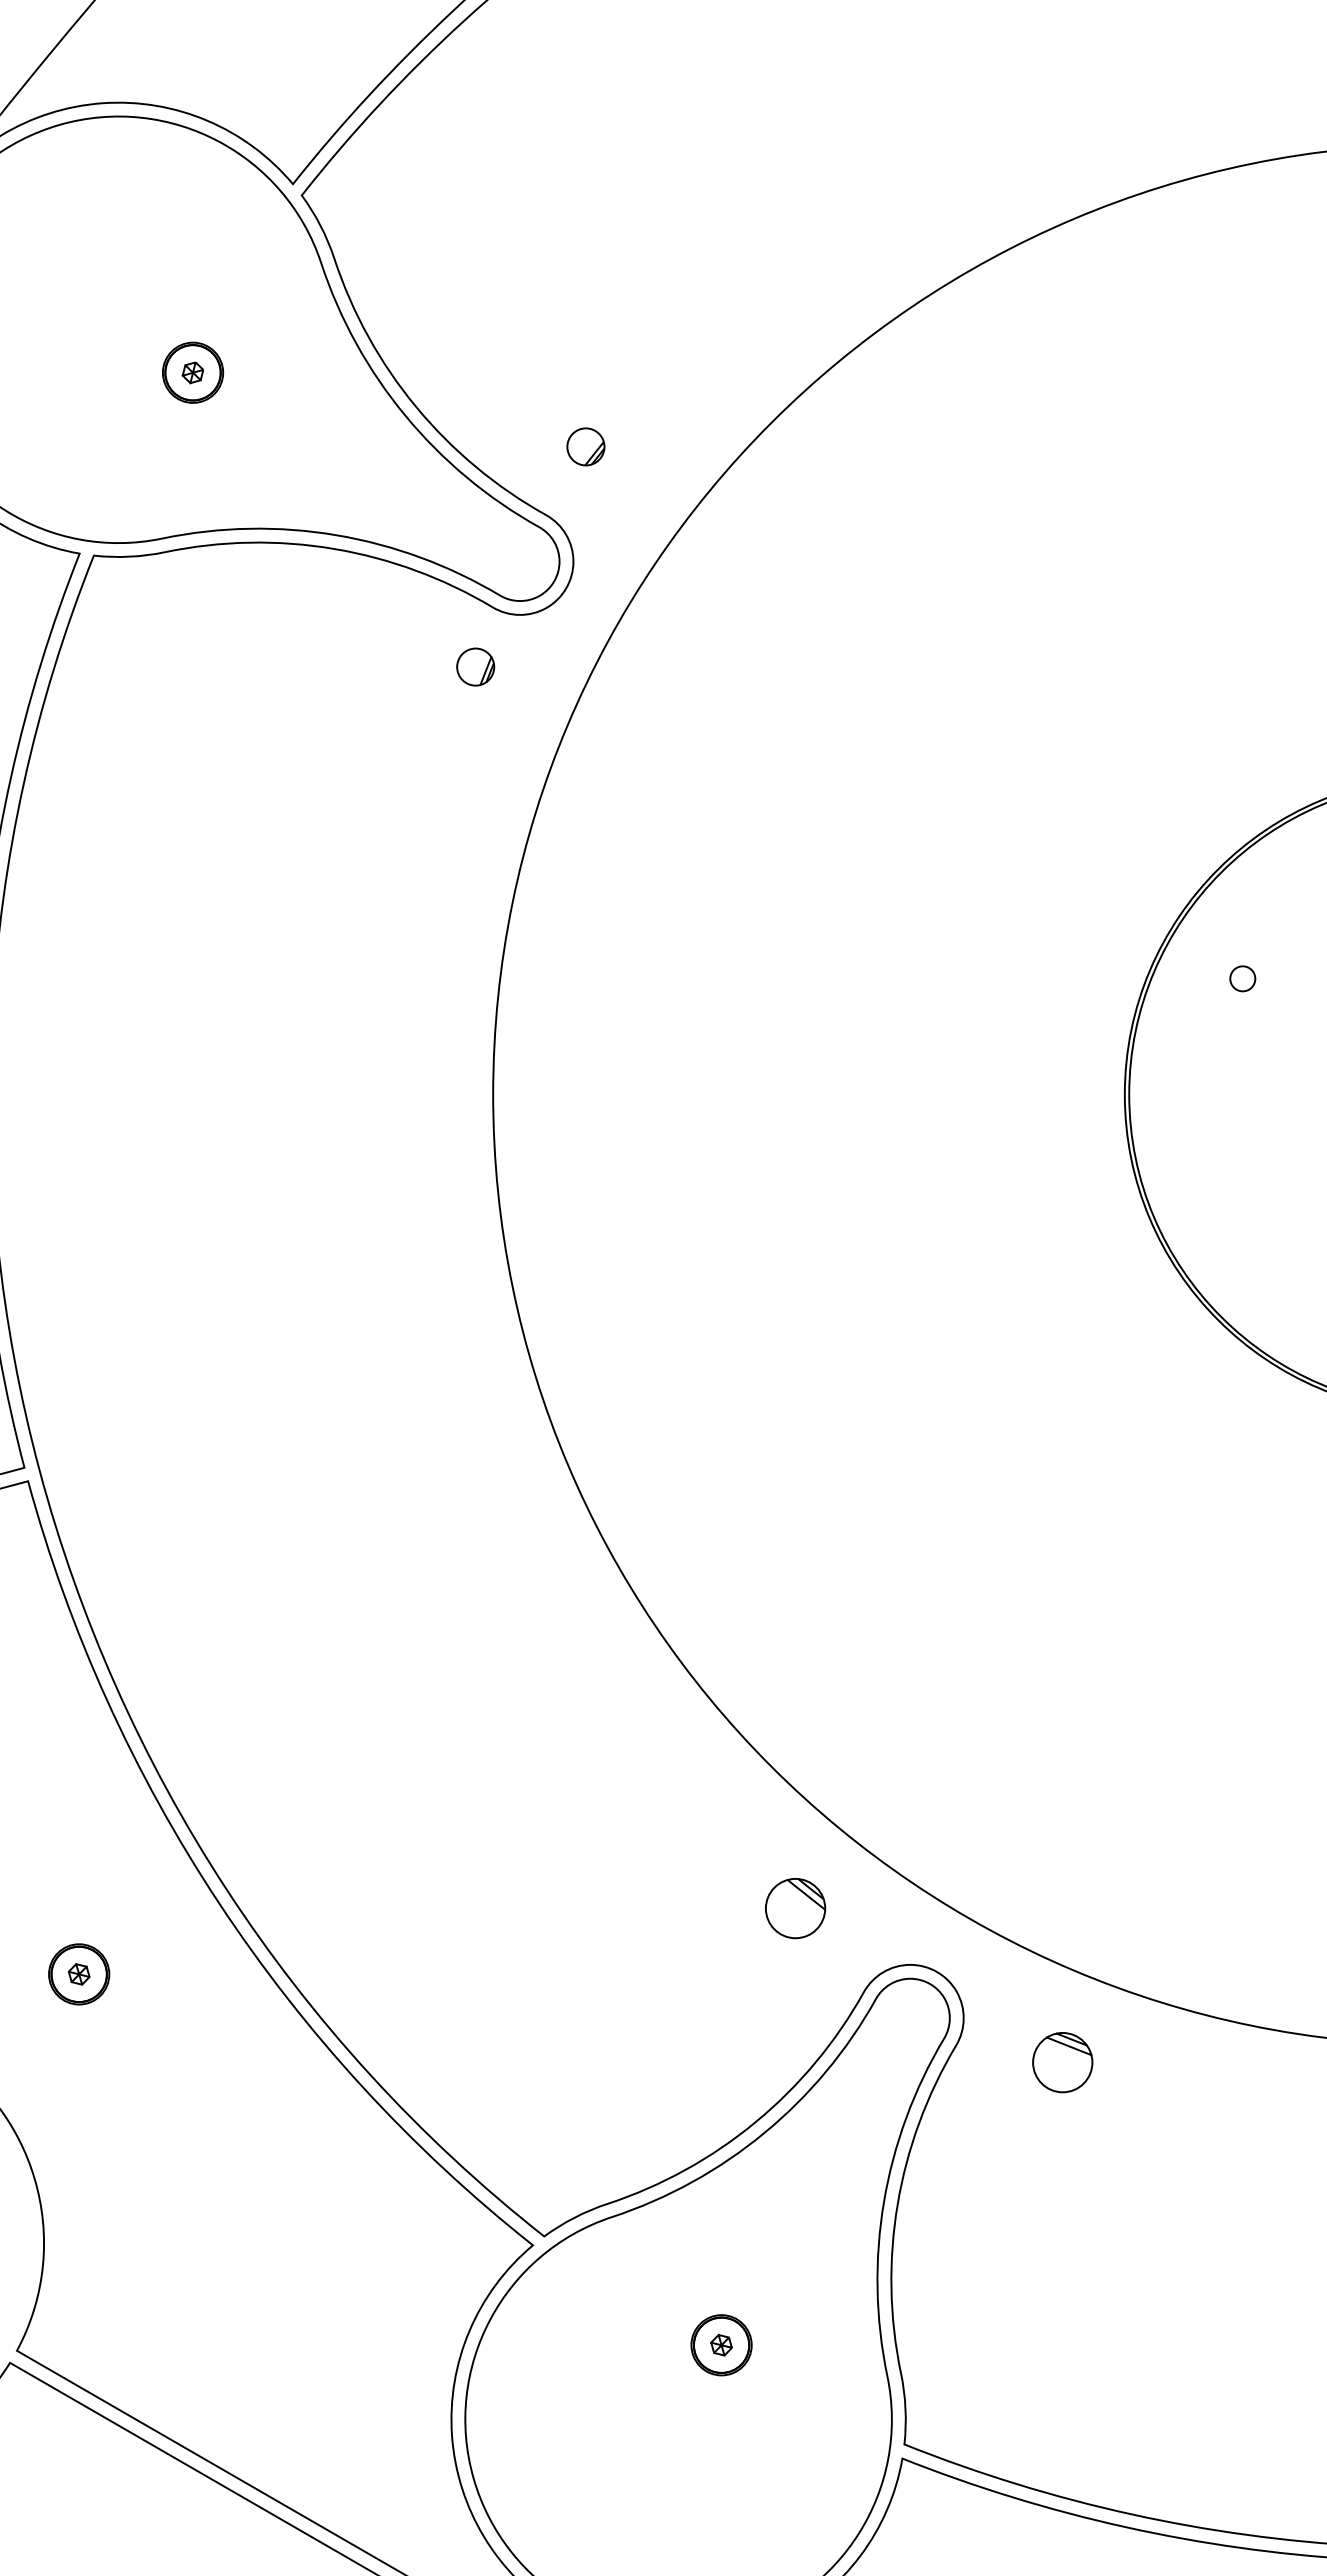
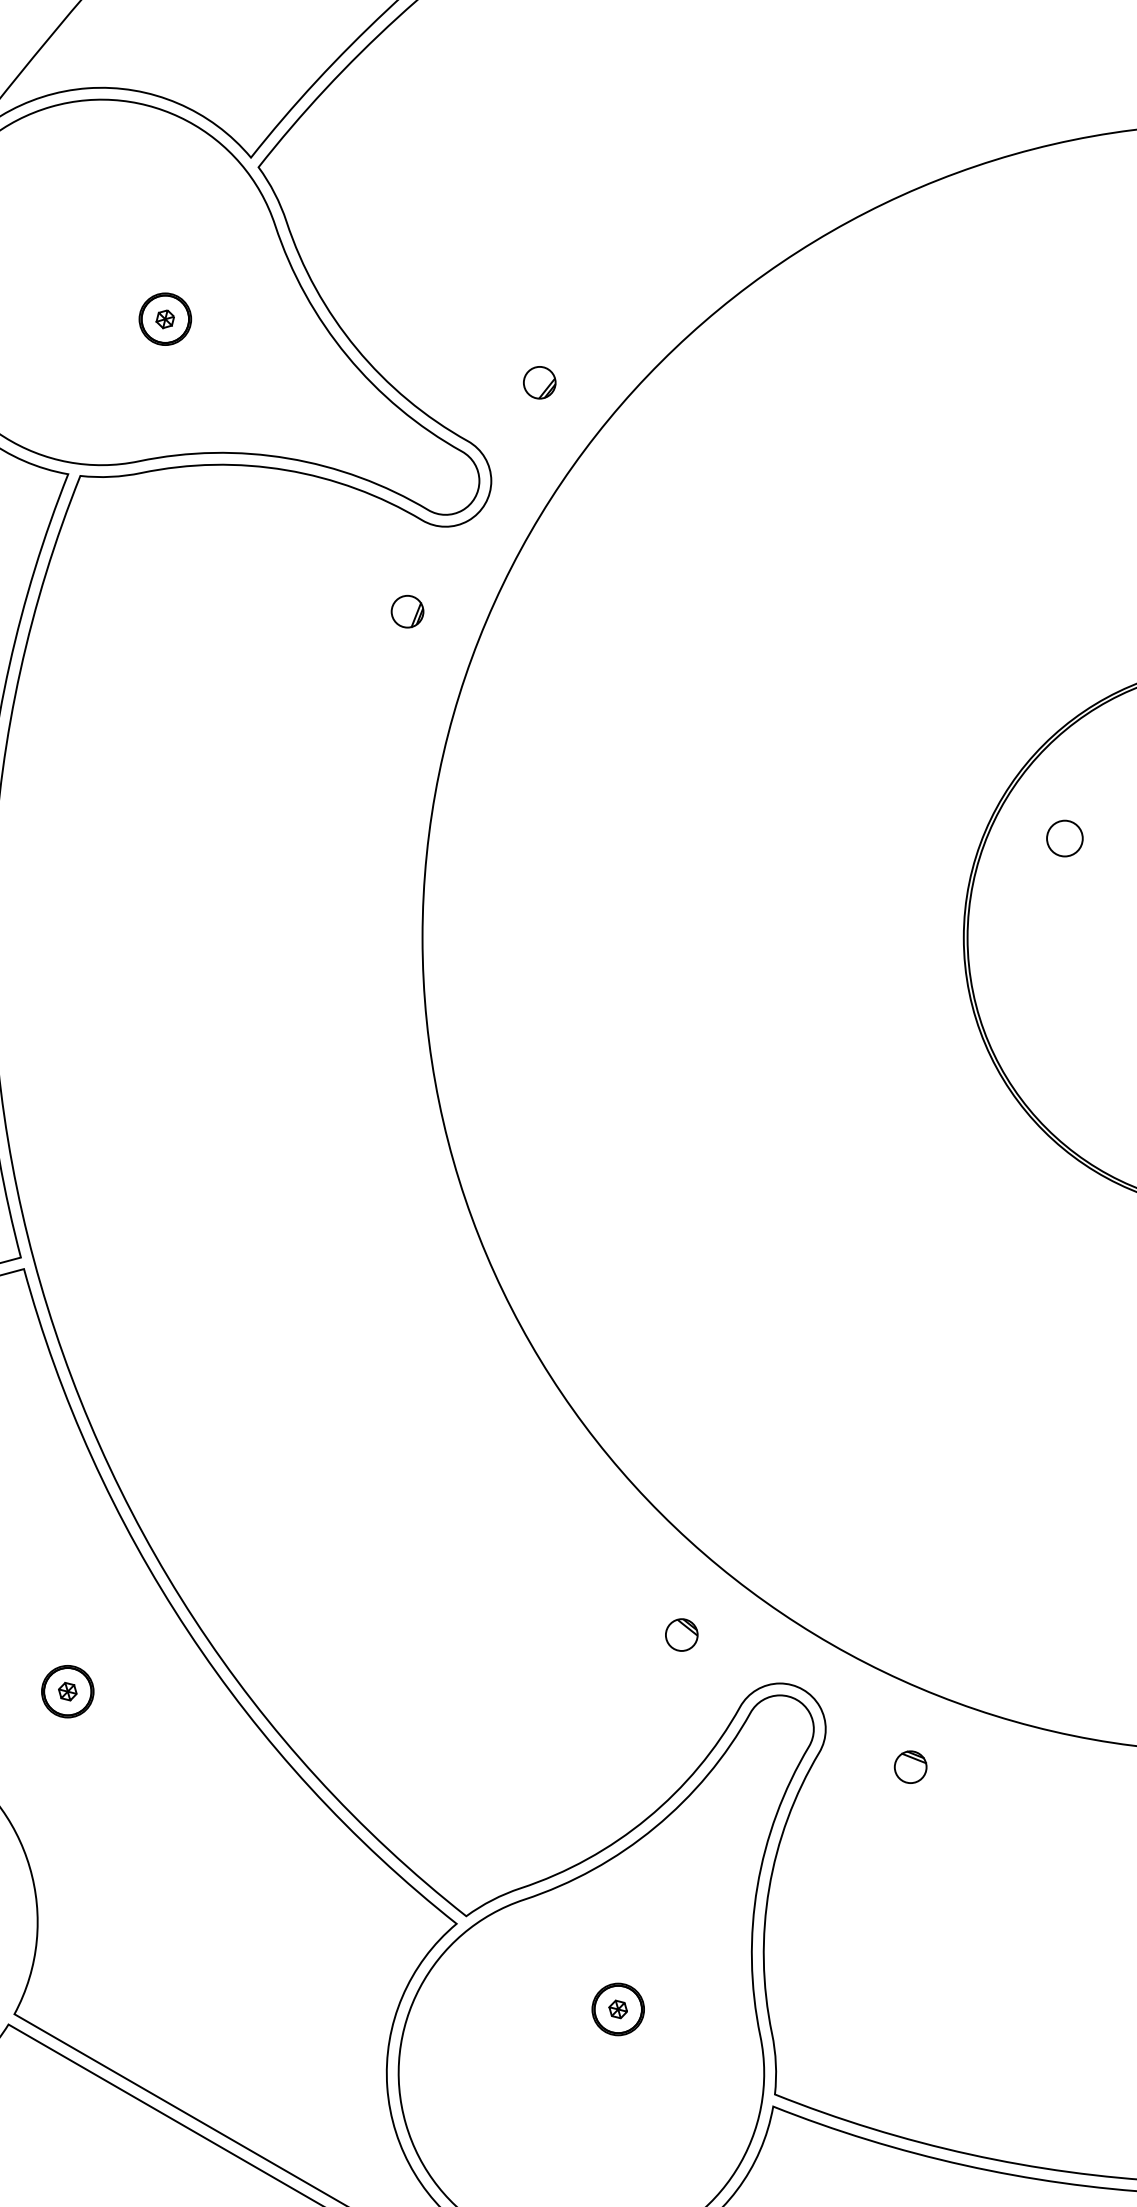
part: (585, 446) -> (539, 382), moved
part: (475, 666) -> (407, 611), moved
circle: (1242, 978) -> (1064, 838), size x1.67
part: (795, 1907) -> (681, 1634), size x0.62
part: (1062, 2062) -> (910, 1767), size x0.62

